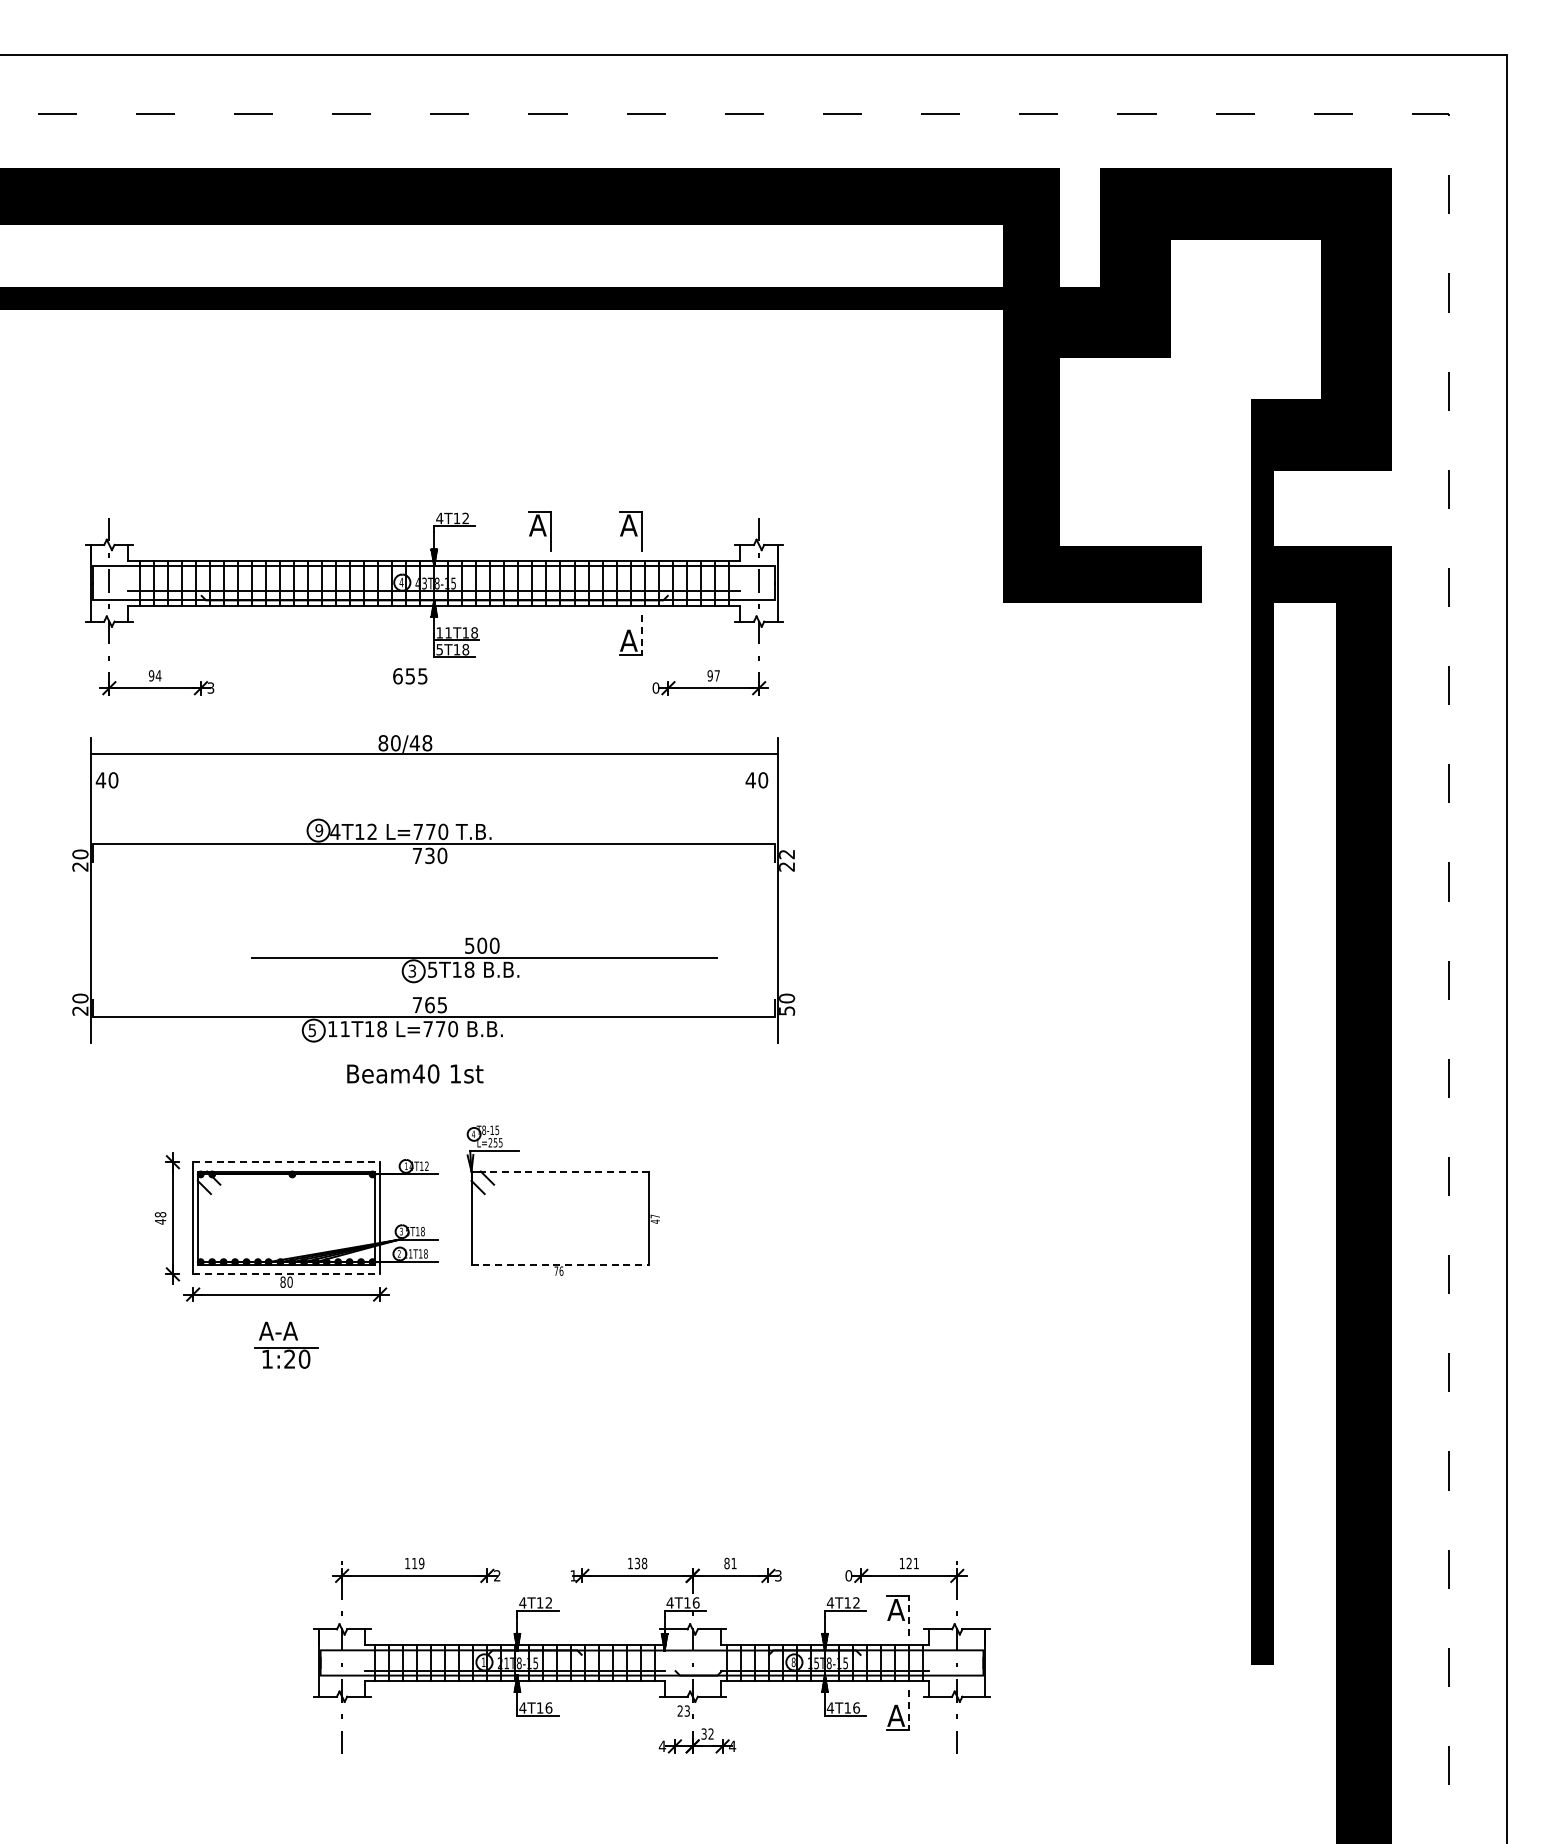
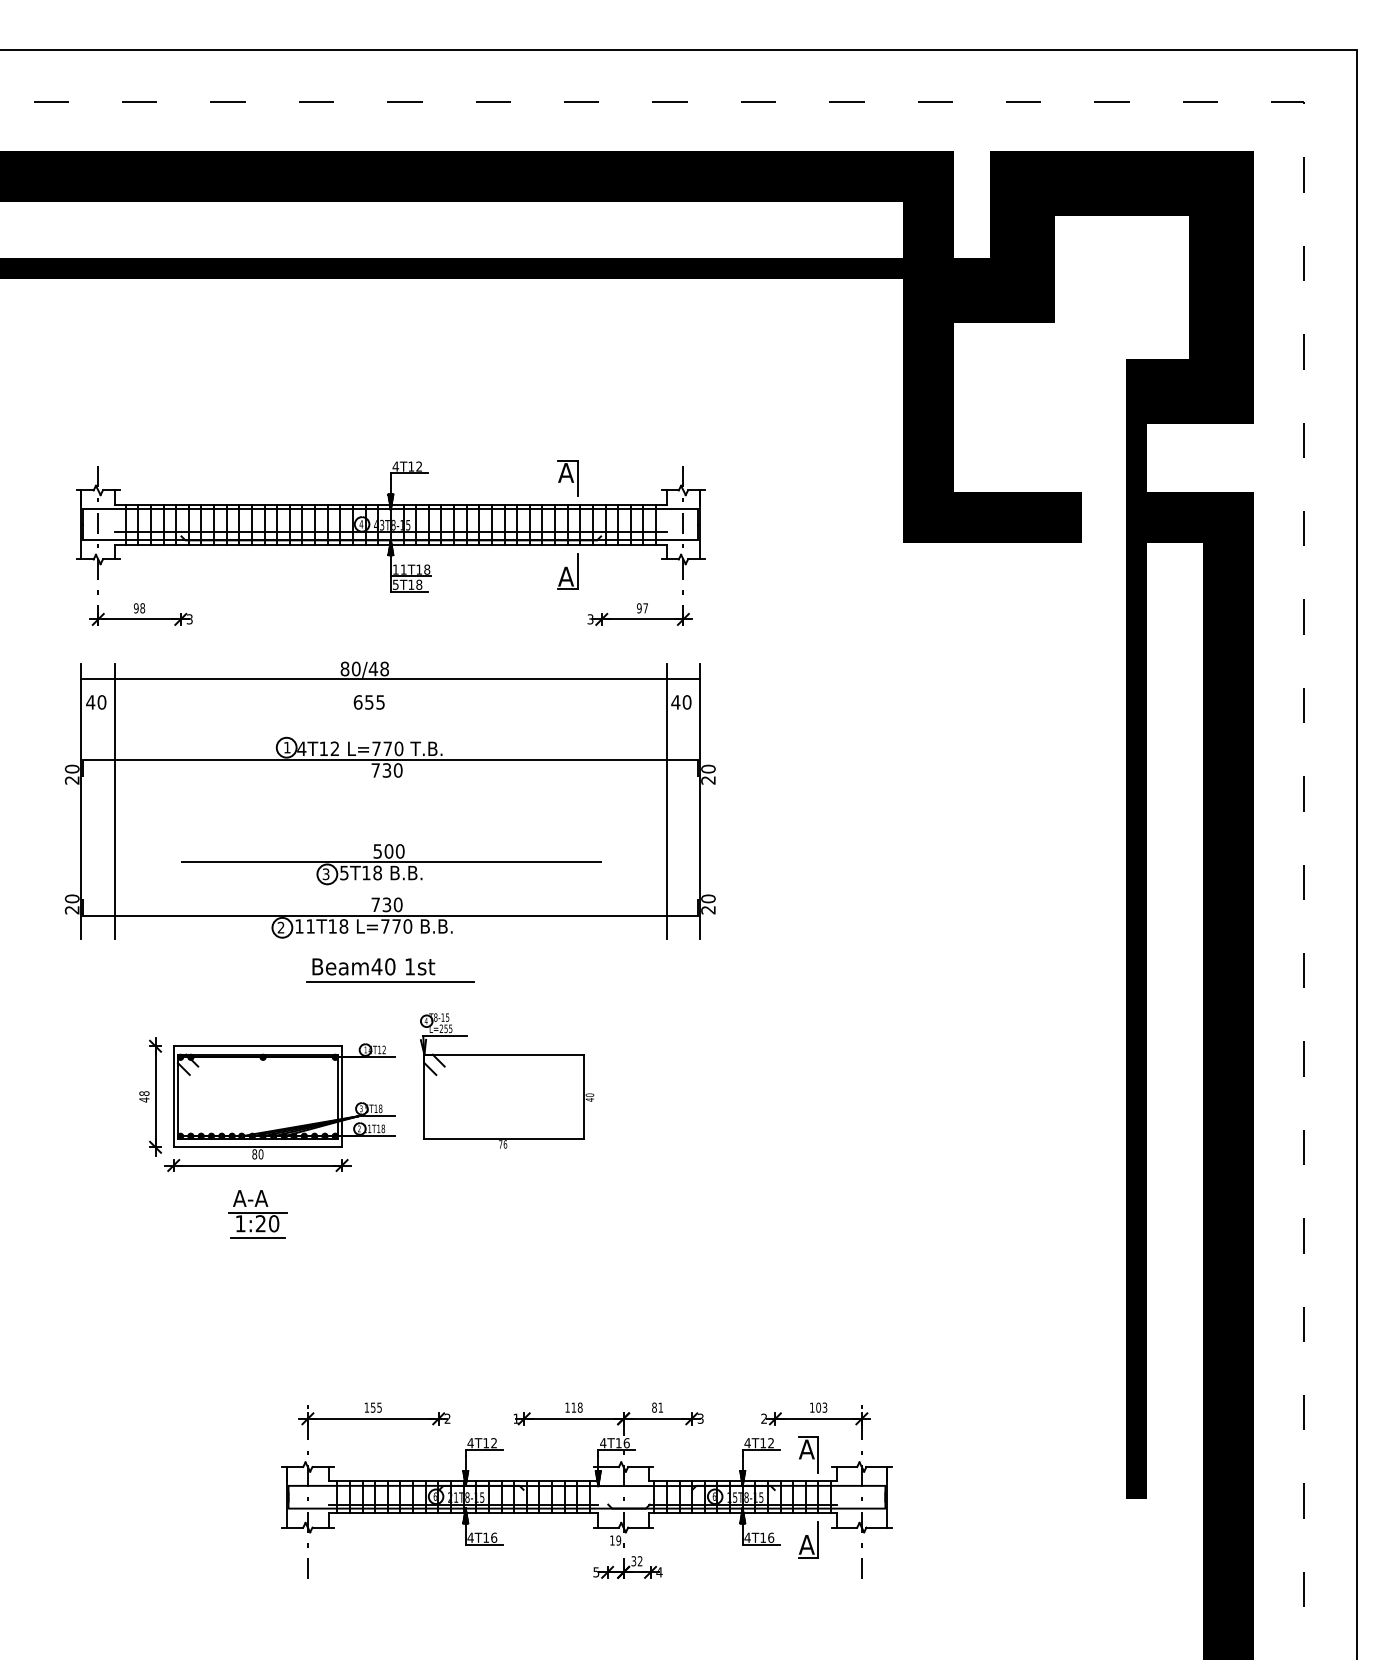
part: (539, 531) -> (485, 478), removed
line: (641, 635) -> (577, 572), dashed -> solid
text: (158, 675) -> (142, 608), 94 -> 98
text: (410, 676) -> (369, 702), moved
text: (655, 687) -> (590, 618), 0 -> 3
text: (319, 830) -> (287, 747), 9 -> 1
text: (787, 854) -> (708, 769), 22 -> 20
line: (128, 890) -> (115, 801), added
line: (740, 890) -> (666, 801), added
part: (484, 960) -> (391, 864), moved
text: (436, 1005) -> (392, 905), 765 -> 730
text: (787, 1010) -> (708, 909), 50 -> 20
text: (311, 1030) -> (280, 927), 5 -> 2
line: (433, 1090) -> (390, 981), added
line: (287, 1162) -> (258, 1046), dashed -> solid
line: (560, 1171) -> (504, 1054), dashed -> solid
text: (655, 1216) -> (590, 1095), 47 -> 40
line: (560, 1265) -> (504, 1139), dashed -> solid
line: (287, 1274) -> (258, 1147), dashed -> solid
line: (286, 1375) -> (257, 1238), added
text: (418, 1563) -> (376, 1407), 119 -> 155
text: (637, 1563) -> (573, 1407), 138 -> 118
text: (912, 1563) -> (821, 1407), 121 -> 103
text: (848, 1575) -> (763, 1418), 0 -> 2
line: (908, 1615) -> (817, 1454), dashed -> solid
text: (483, 1661) -> (435, 1495), 1 -> 6
text: (793, 1661) -> (714, 1495), 8 -> 6
text: (683, 1710) -> (615, 1540), 23 -> 19
line: (908, 1710) -> (817, 1540), dashed -> solid
text: (662, 1746) -> (596, 1572), 4 -> 5

